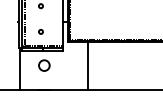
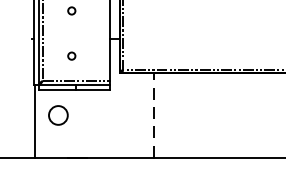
circle: (44, 65) -> (58, 115), moved
line: (87, 65) -> (153, 115), solid -> dashed

